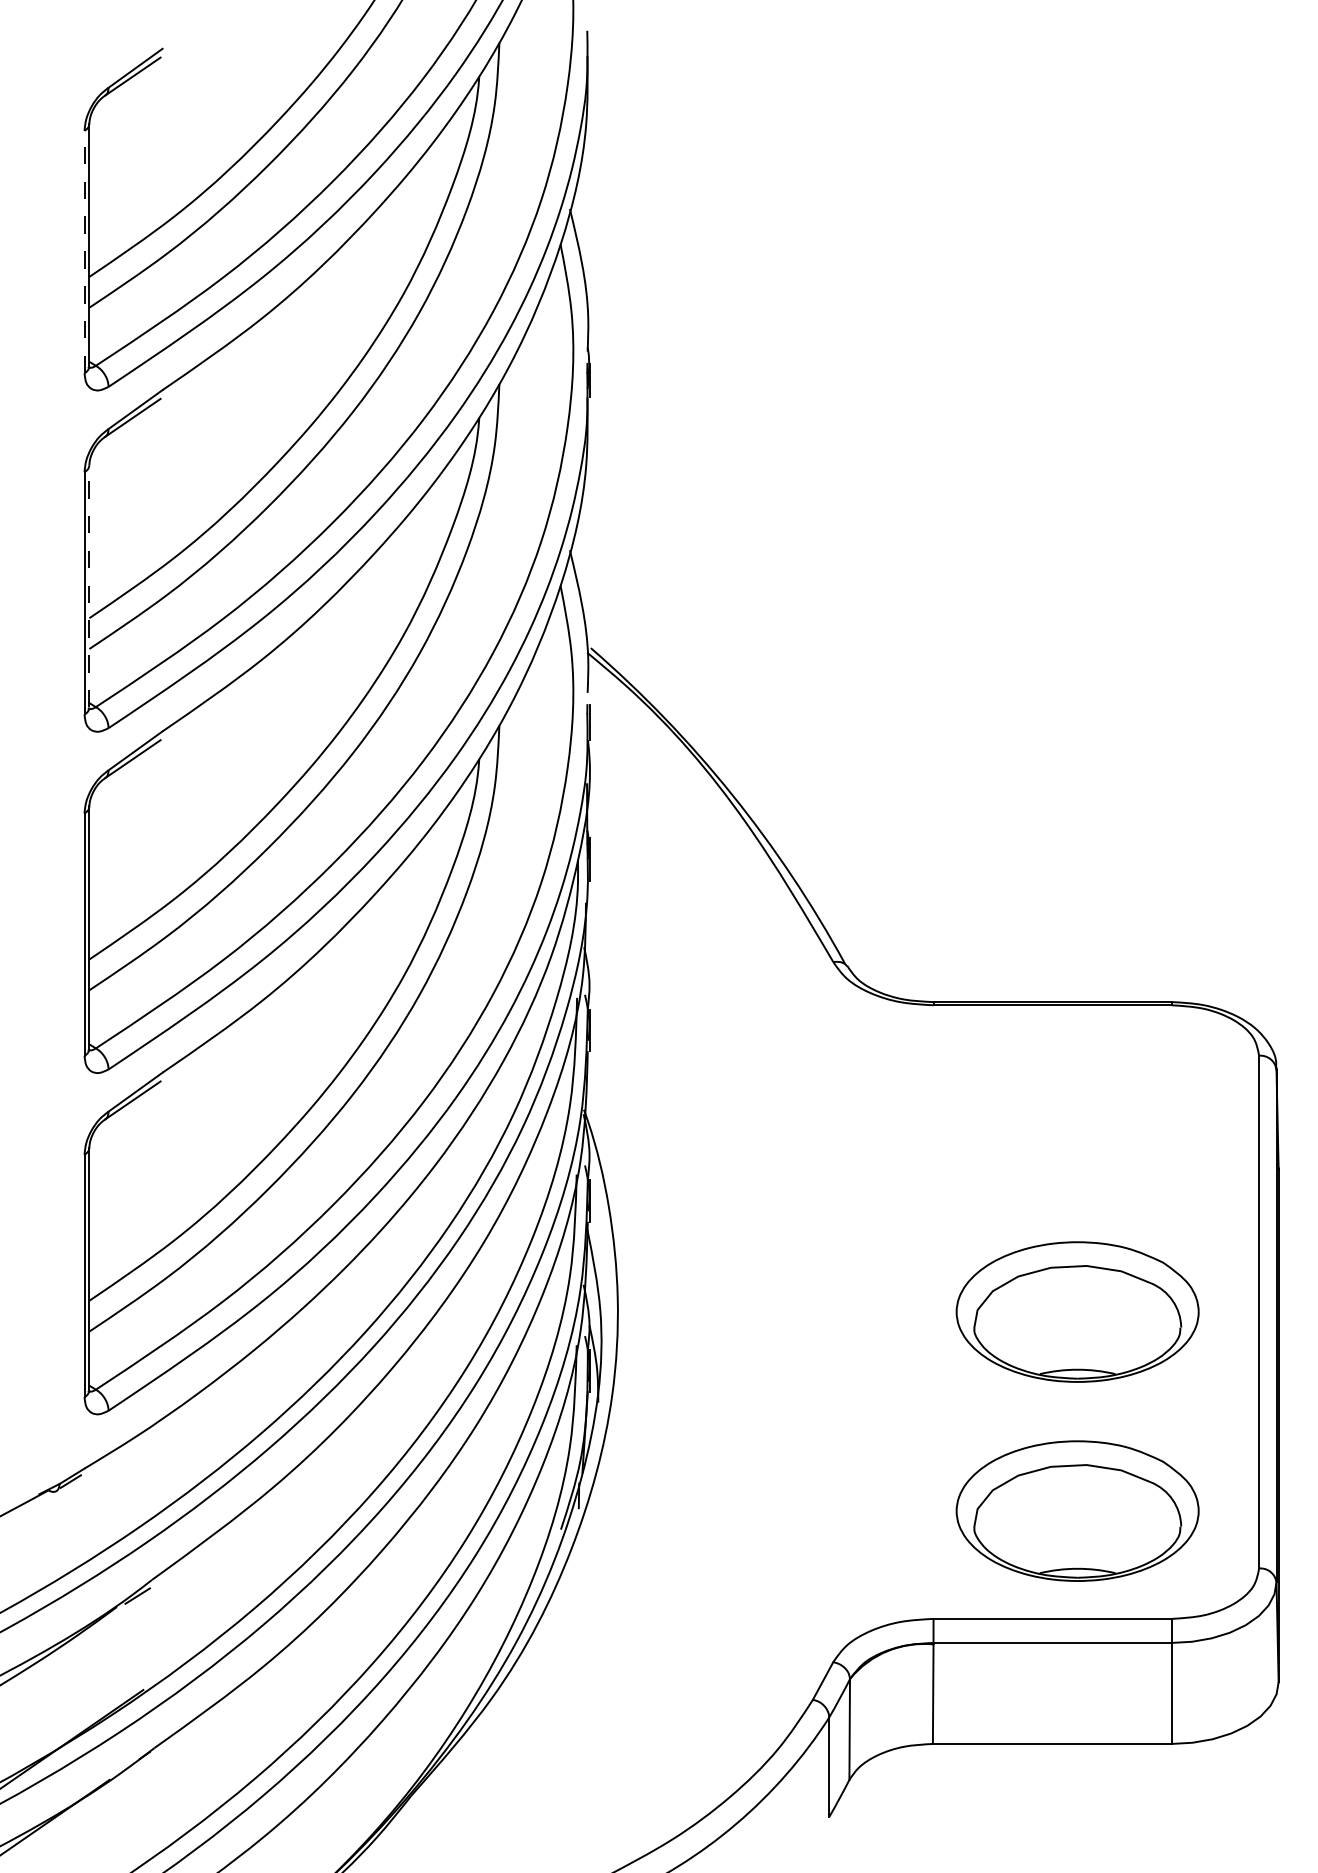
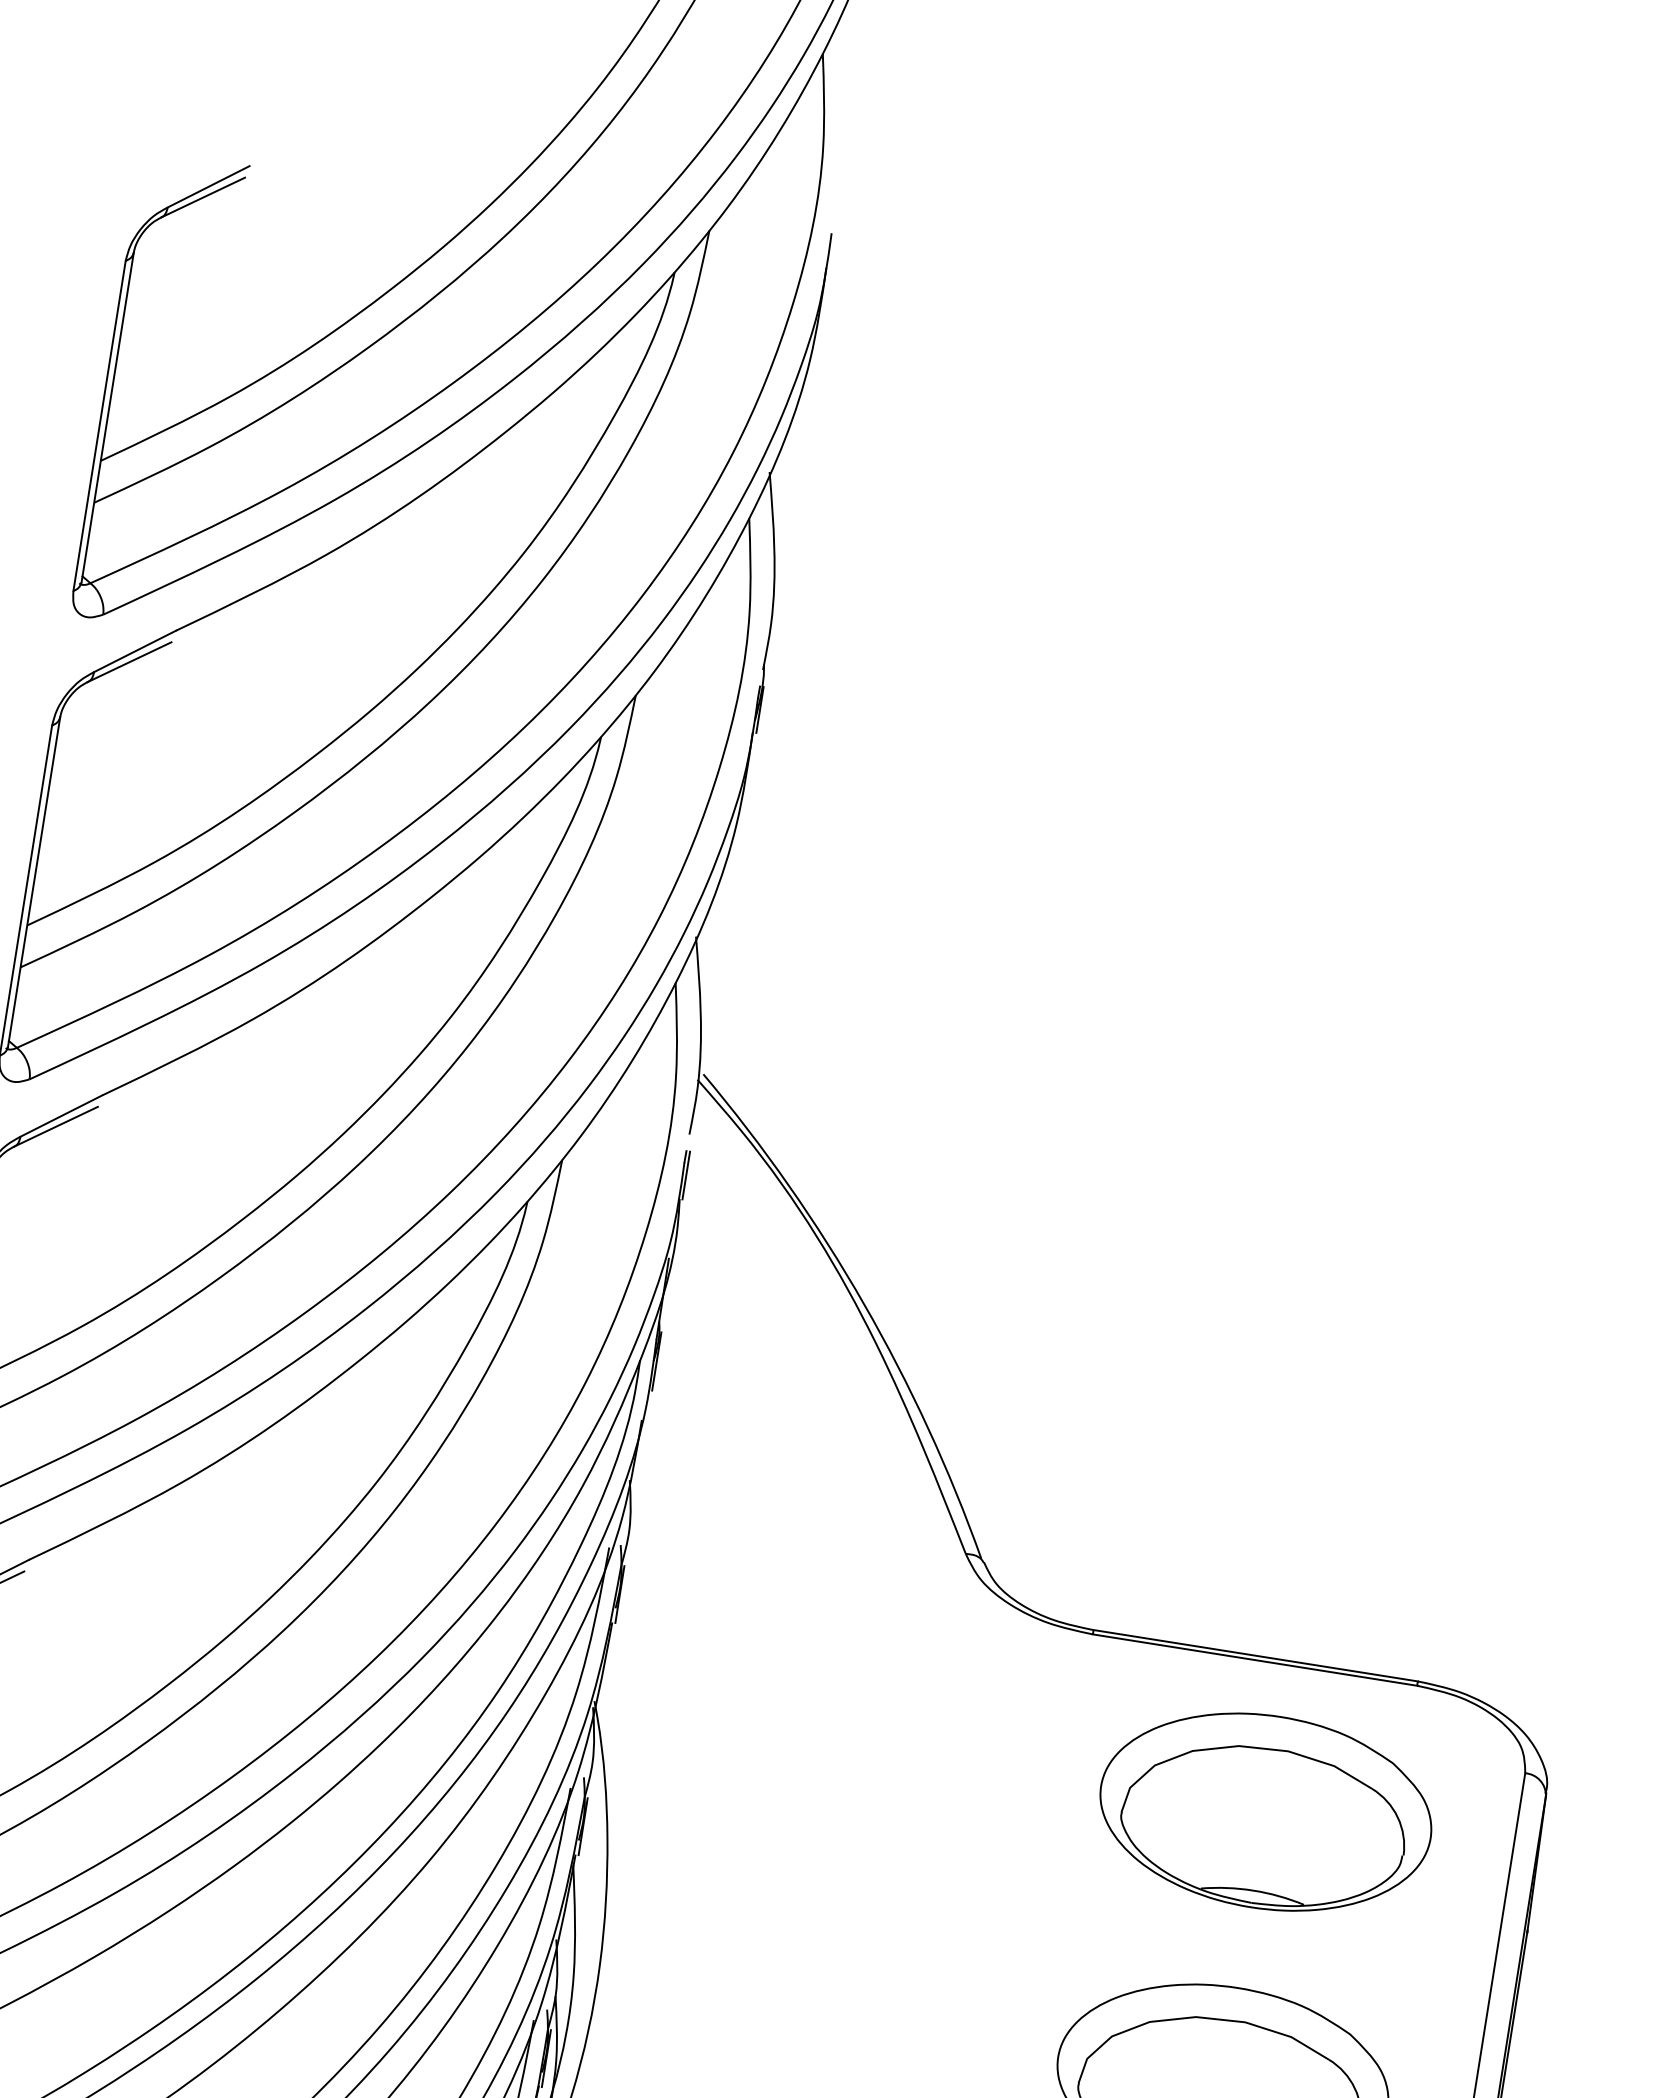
line: (84, 251) -> (99, 425), dashed -> solid
line: (89, 585) -> (34, 880), dashed -> solid
part: (1077, 1112) -> (1265, 1811), added

